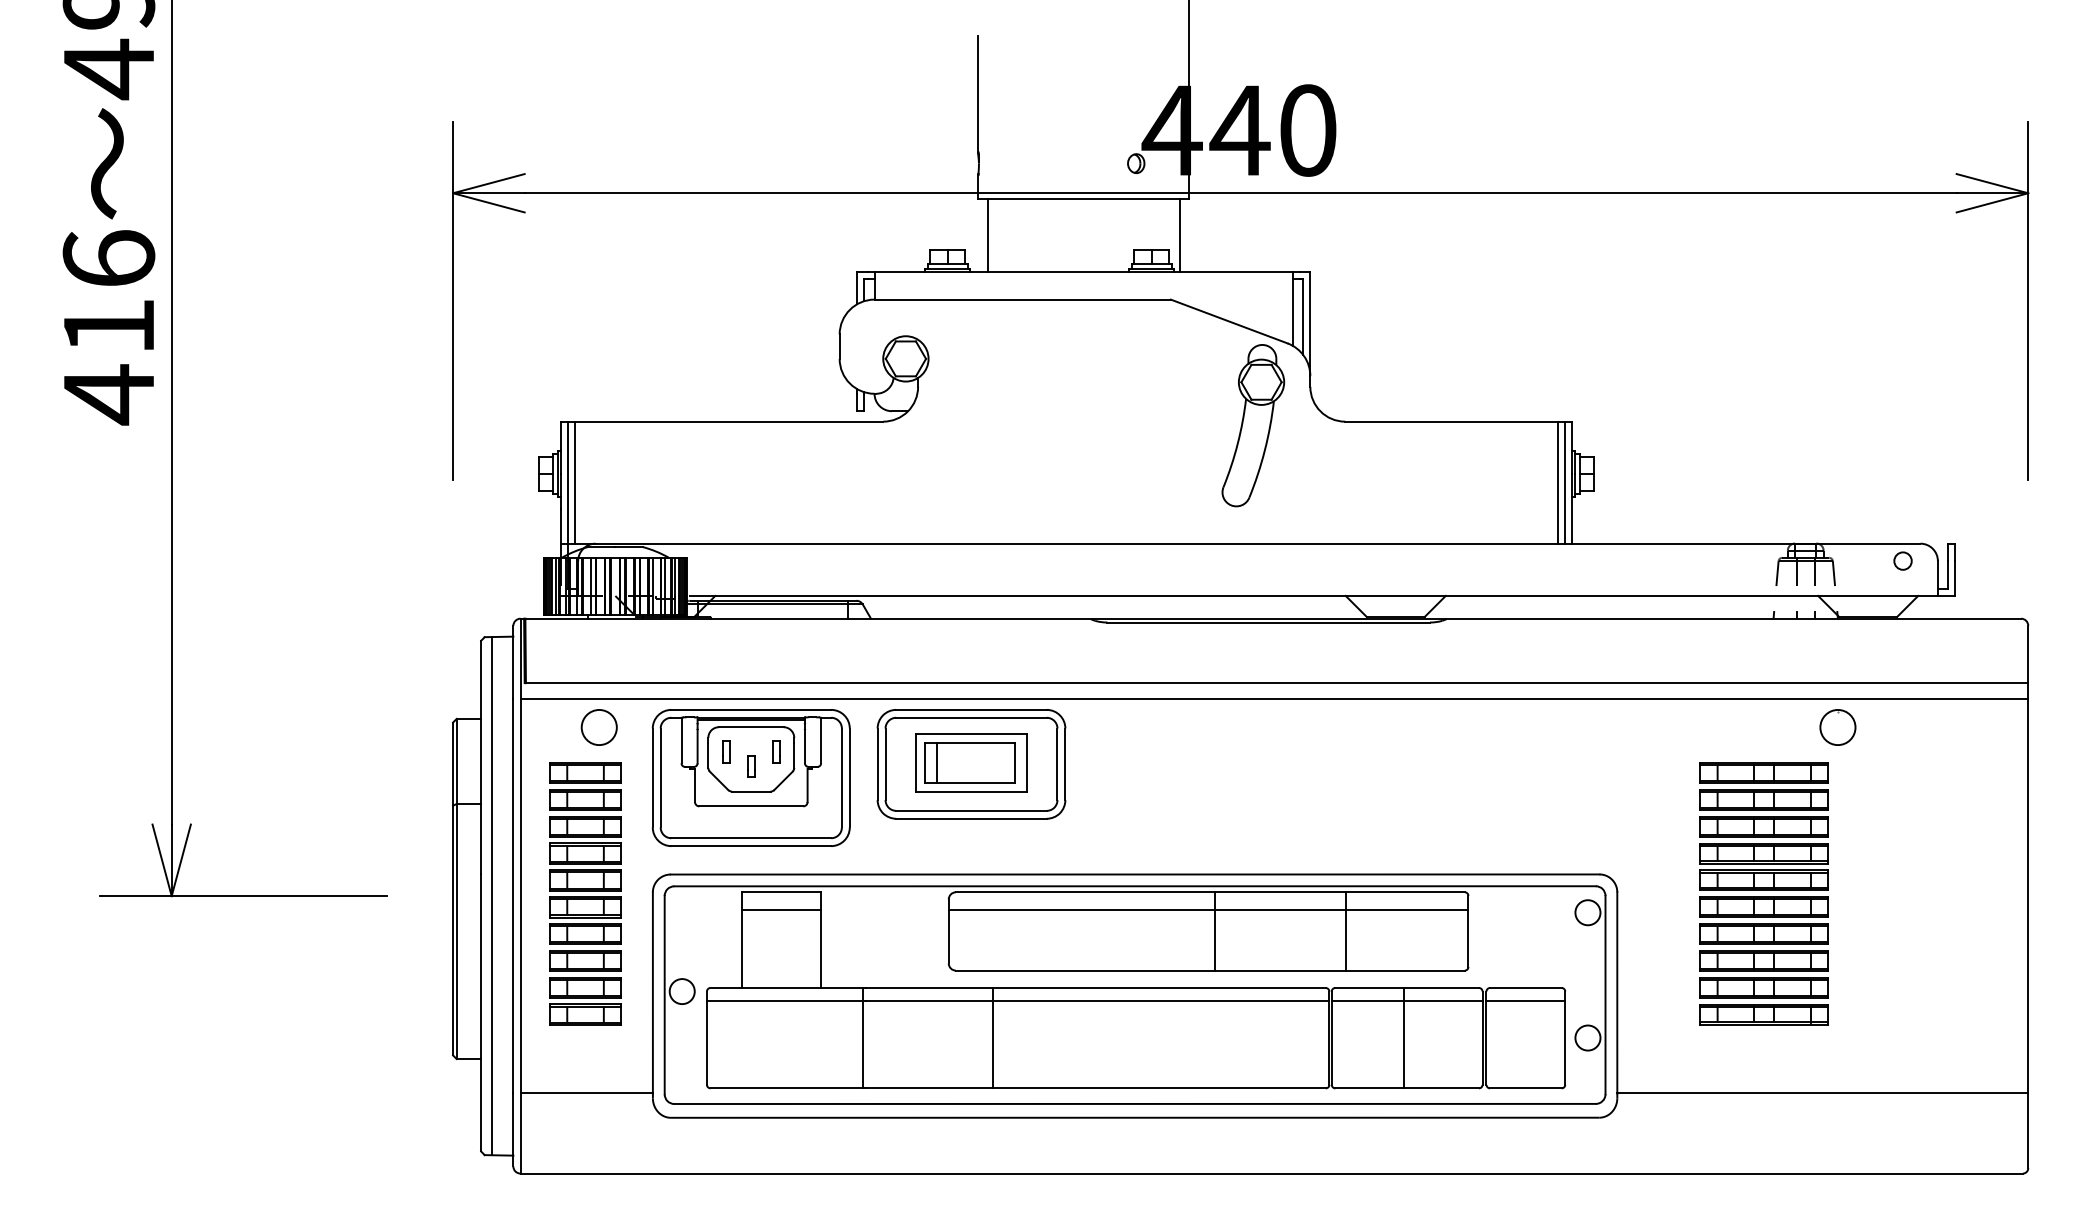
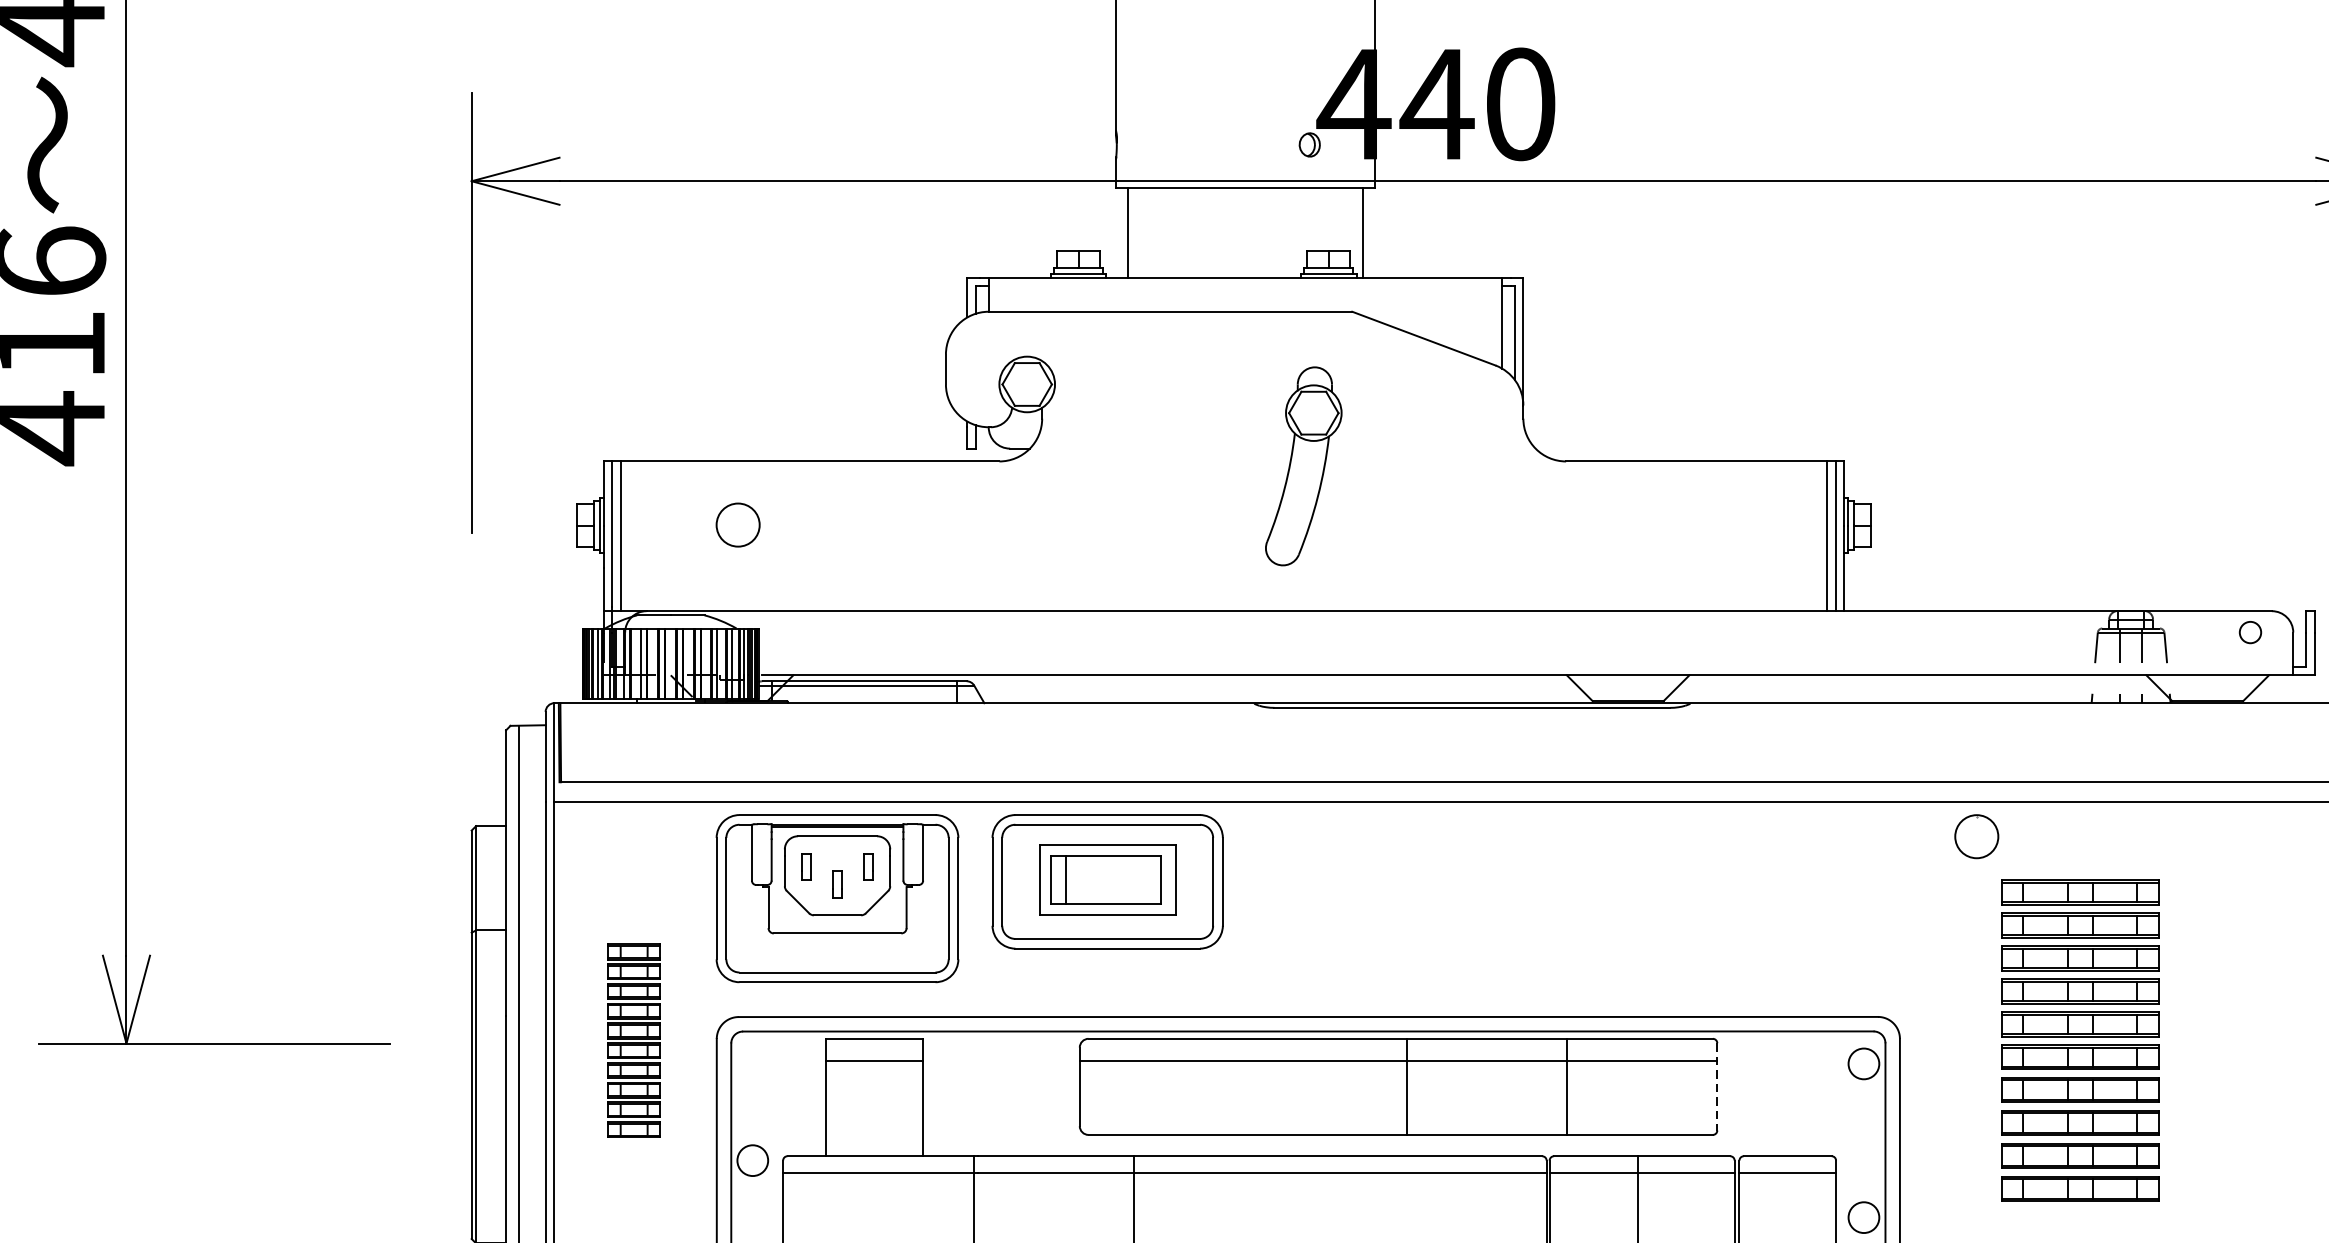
part: (1253, 425) -> (1303, 466), moved
circle: (598, 727) -> (737, 525), moved
part: (1837, 727) -> (1976, 836), moved
part: (585, 893) -> (634, 1040), size x0.6
line: (1468, 931) -> (1717, 1086), solid -> dashed

